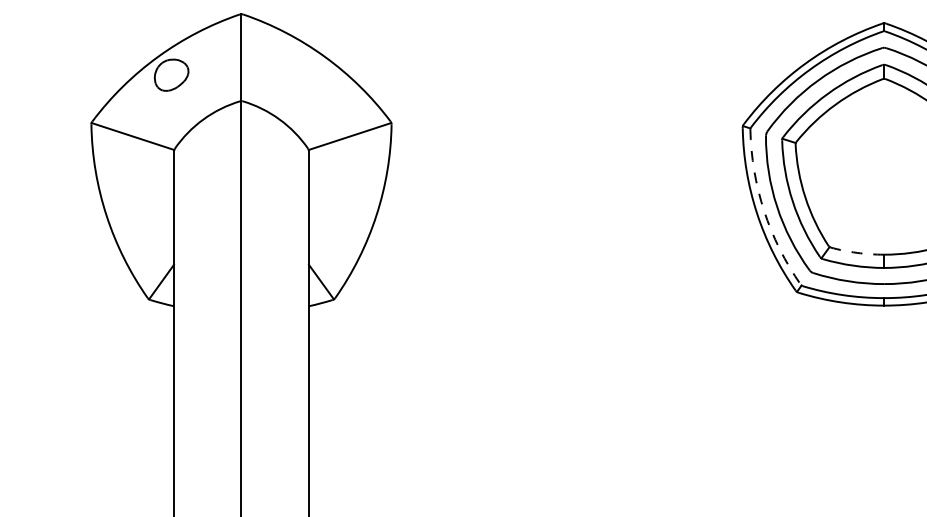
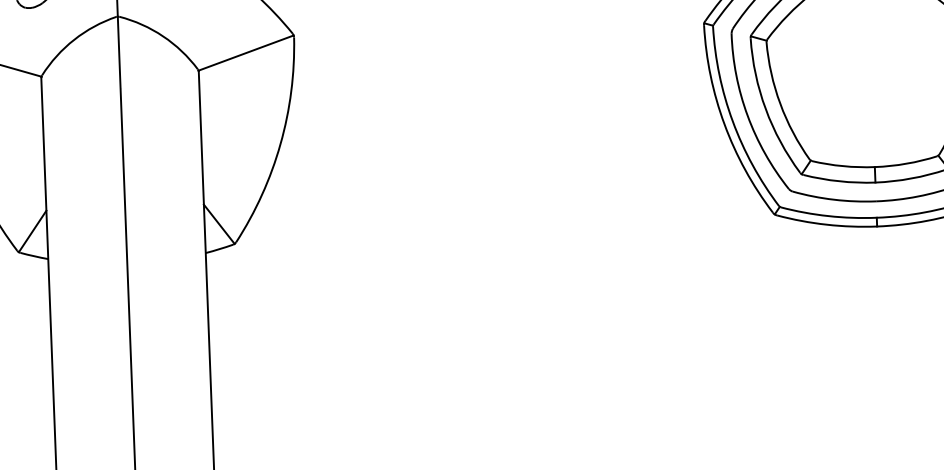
arc: (764, 210) -> (733, 120), dashed -> solid
arc: (857, 252) -> (843, 165), dashed -> solid

